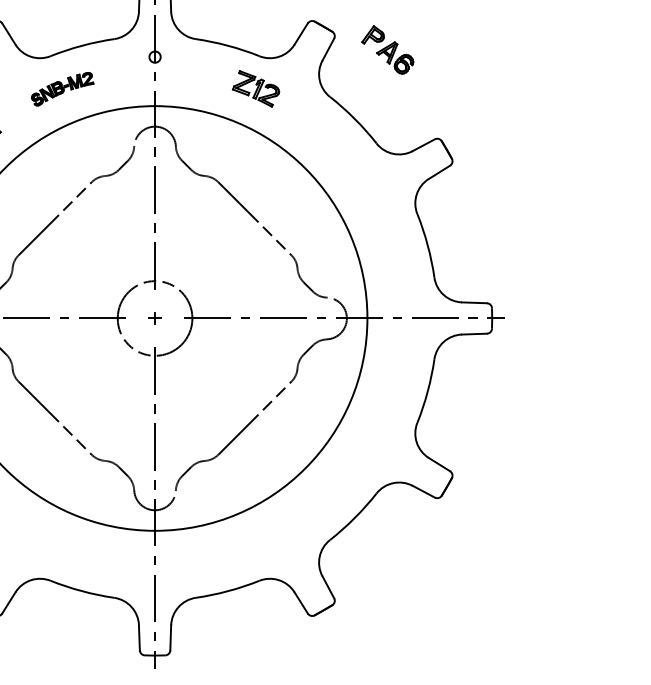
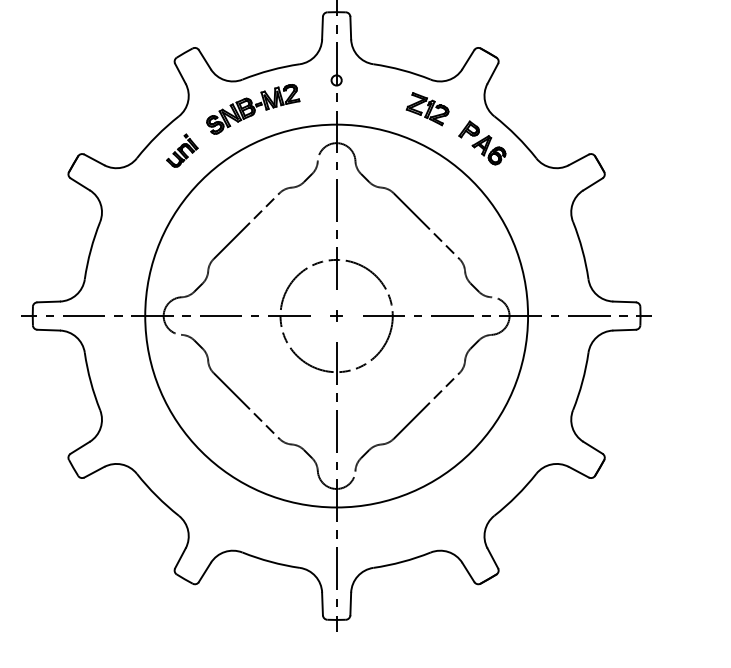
part: (387, 49) -> (482, 142), moved
part: (62, 89) -> (253, 109), size x1.67
circle: (154, 317) -> (336, 315), size x1.67

